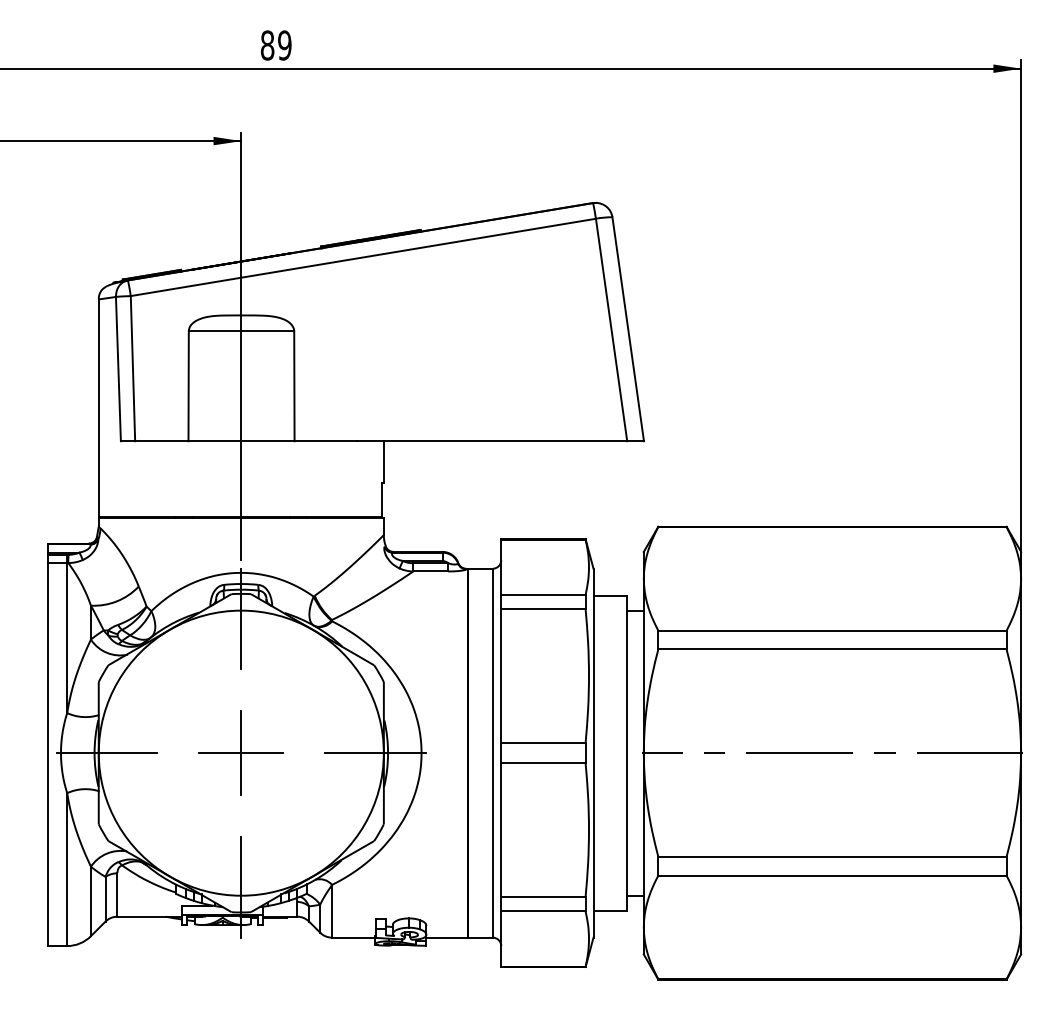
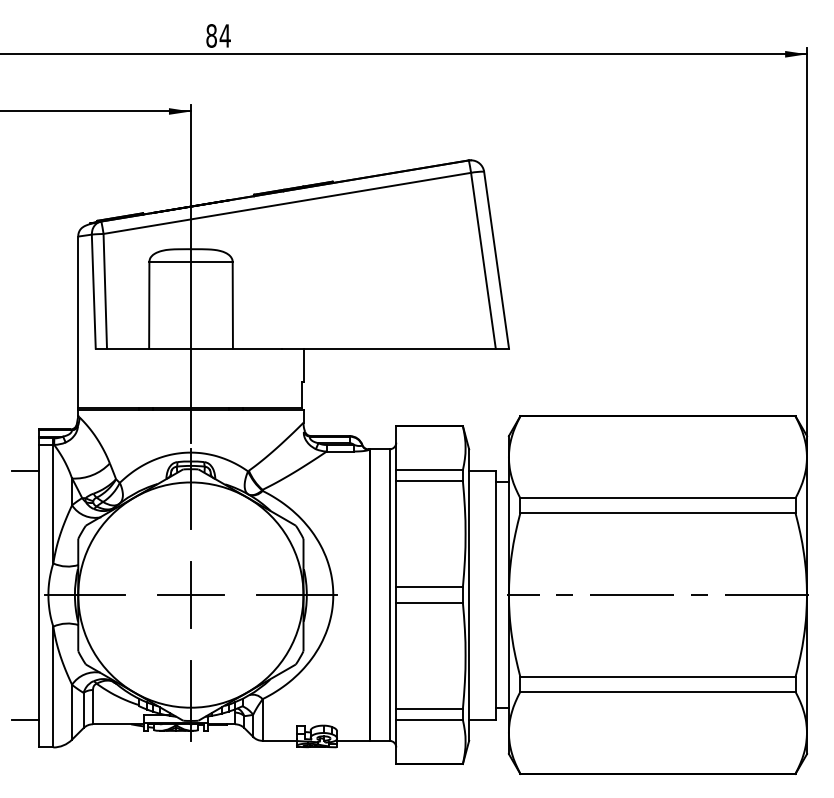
text: (284, 45) -> (225, 35), 89 -> 84
line: (31, 595) -> (25, 470), added
line: (31, 910) -> (25, 719), added

